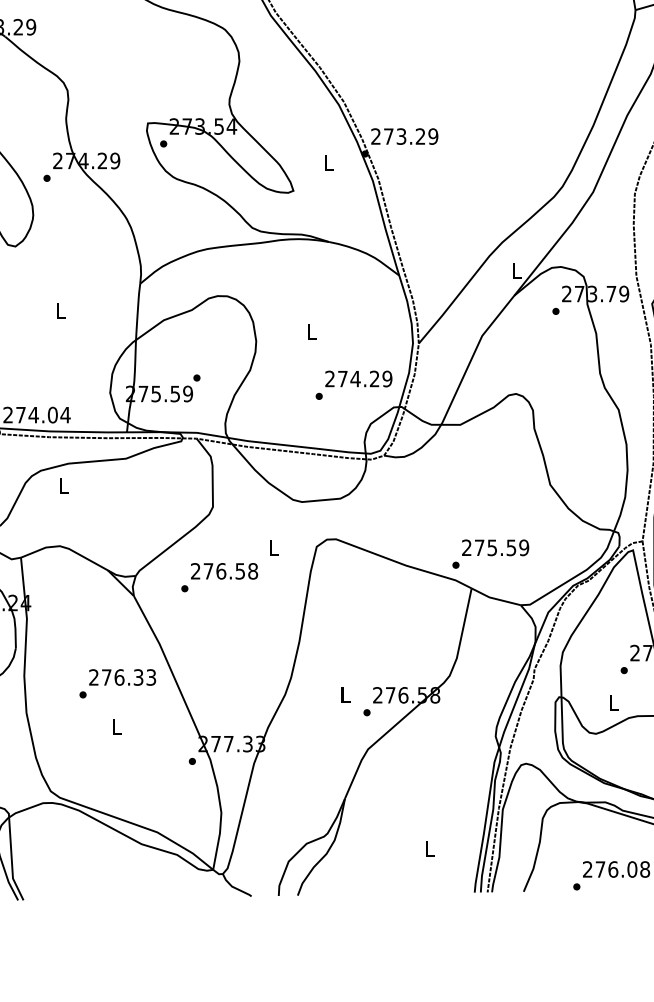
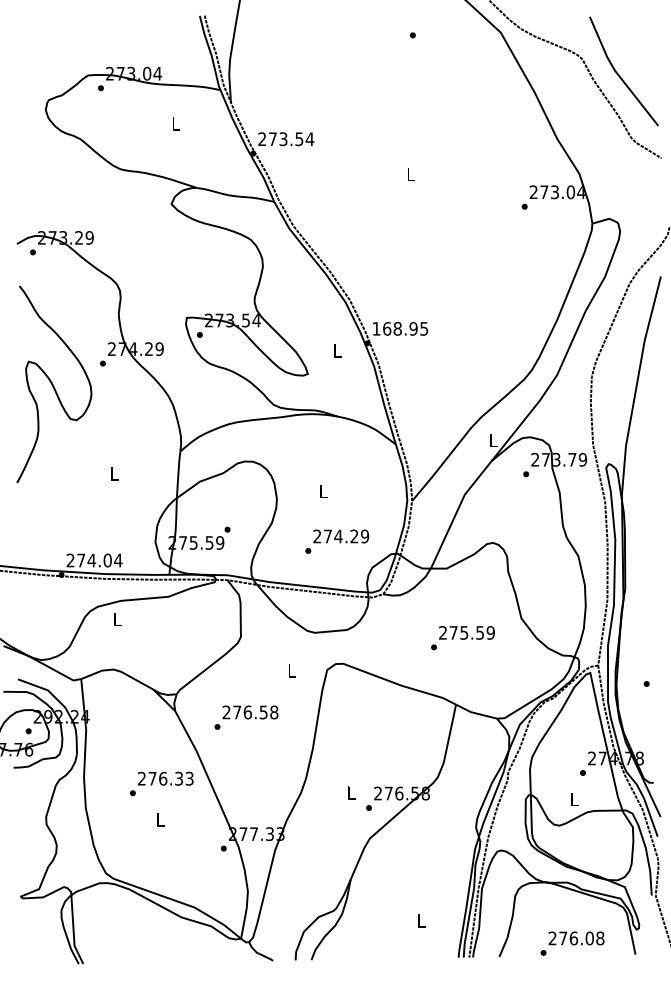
text: (404, 136) -> (400, 328), 273.29 -> 168.95
text: (354, 385) -> (337, 541), moved
text: (490, 554) -> (462, 638), moved
text: (219, 577) -> (246, 717), moved

